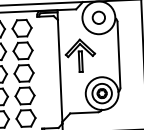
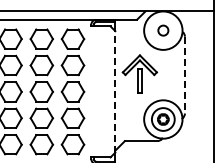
circle: (99, 17) -> (163, 30), size x0.7
line: (118, 55) -> (184, 75), solid -> dashed
line: (60, 71) -> (115, 91), solid -> dashed

